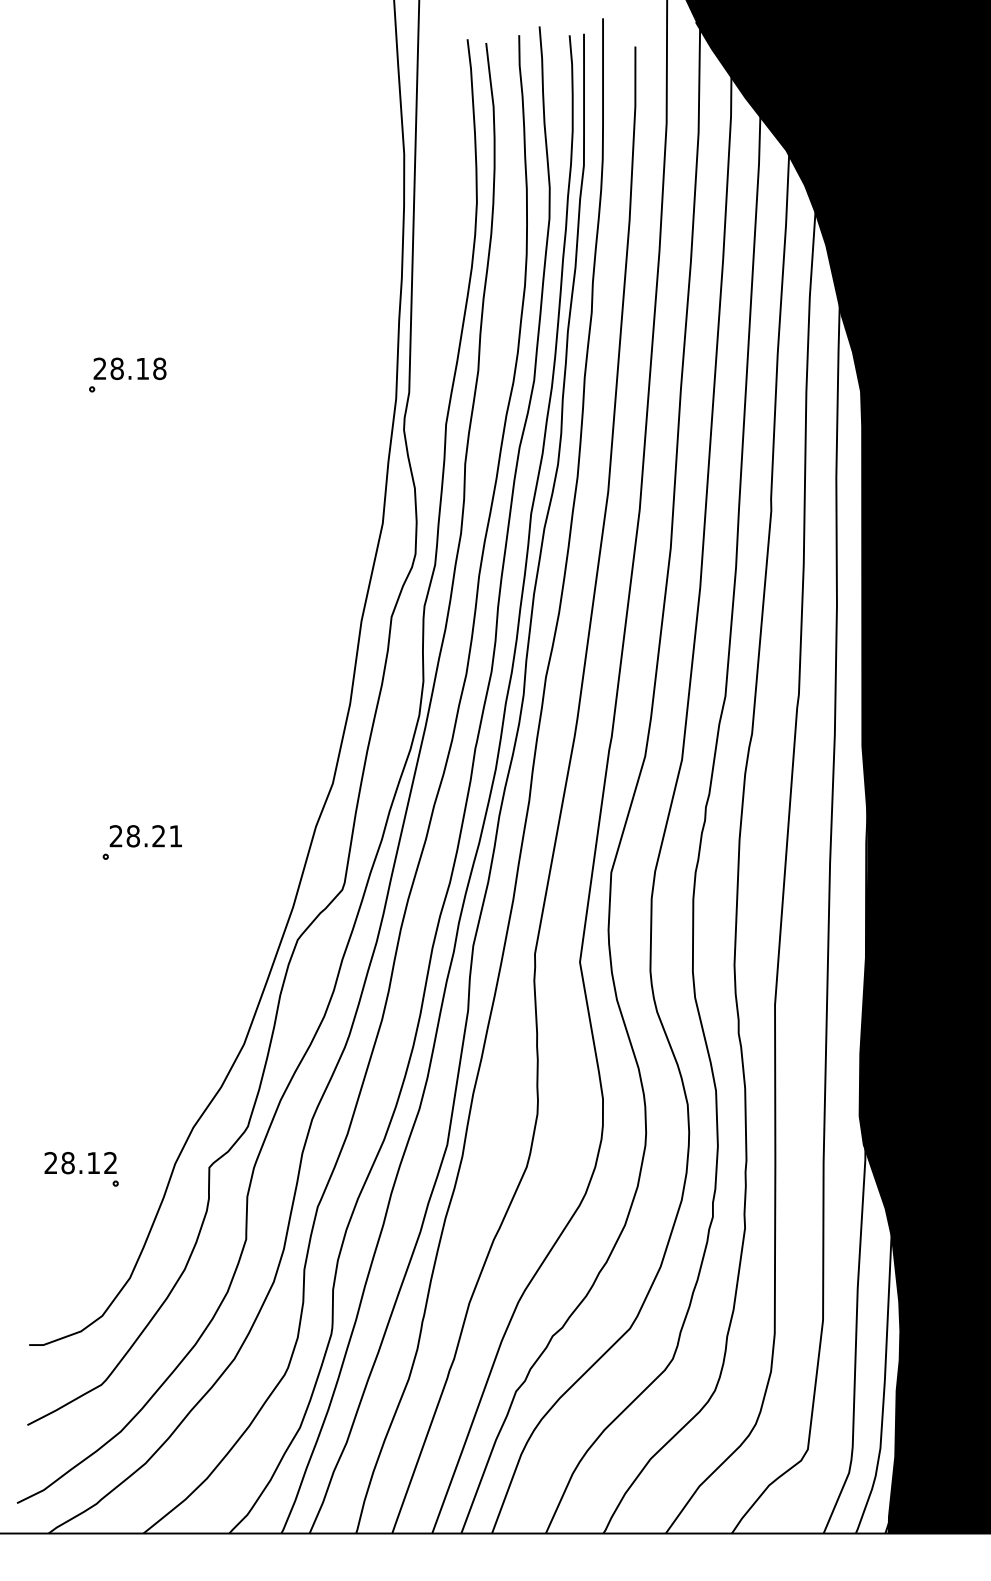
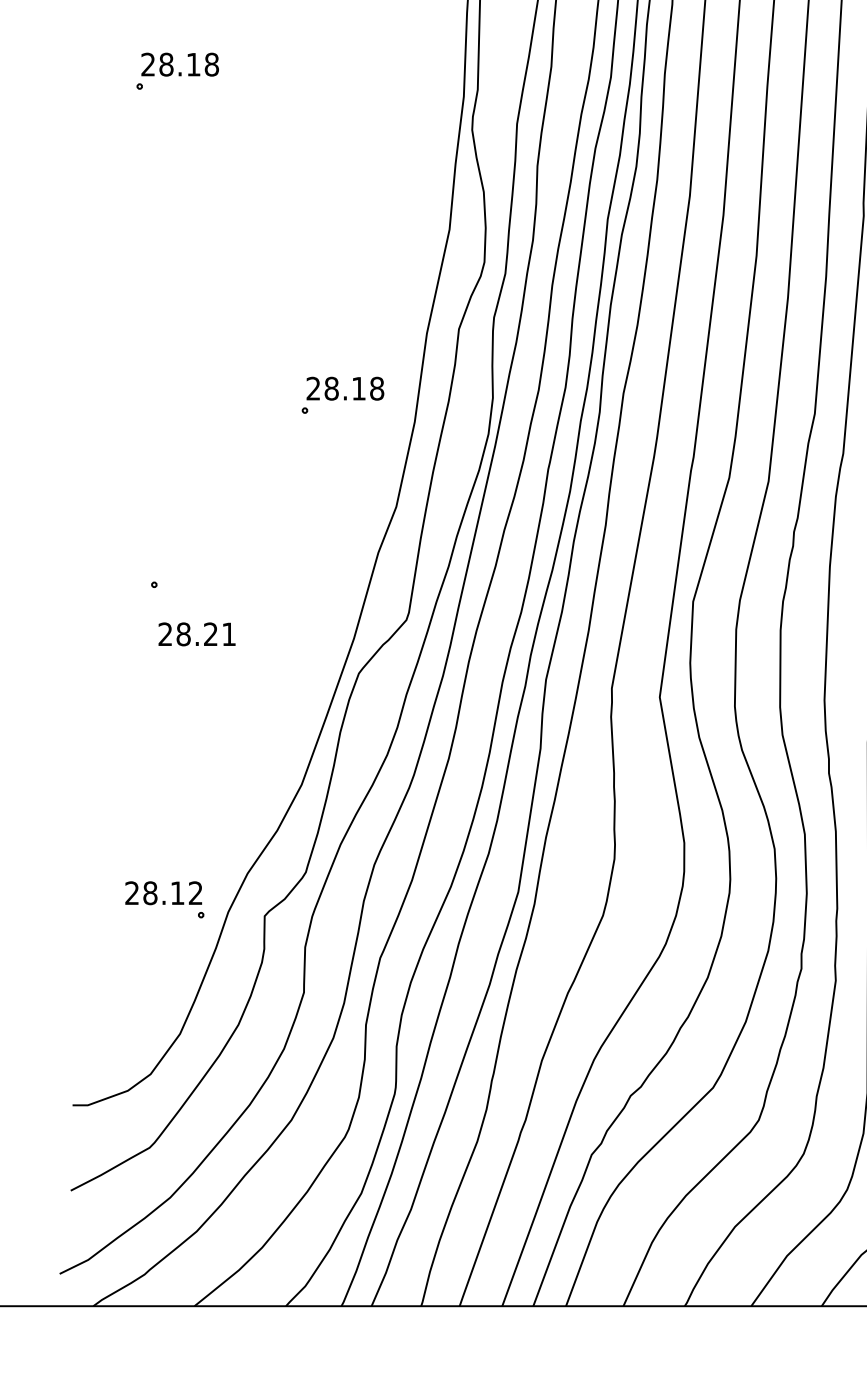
part: (282, 678) -> (342, 394), added
text: (145, 836) -> (196, 634), moved
part: (81, 1169) -> (164, 900), moved

